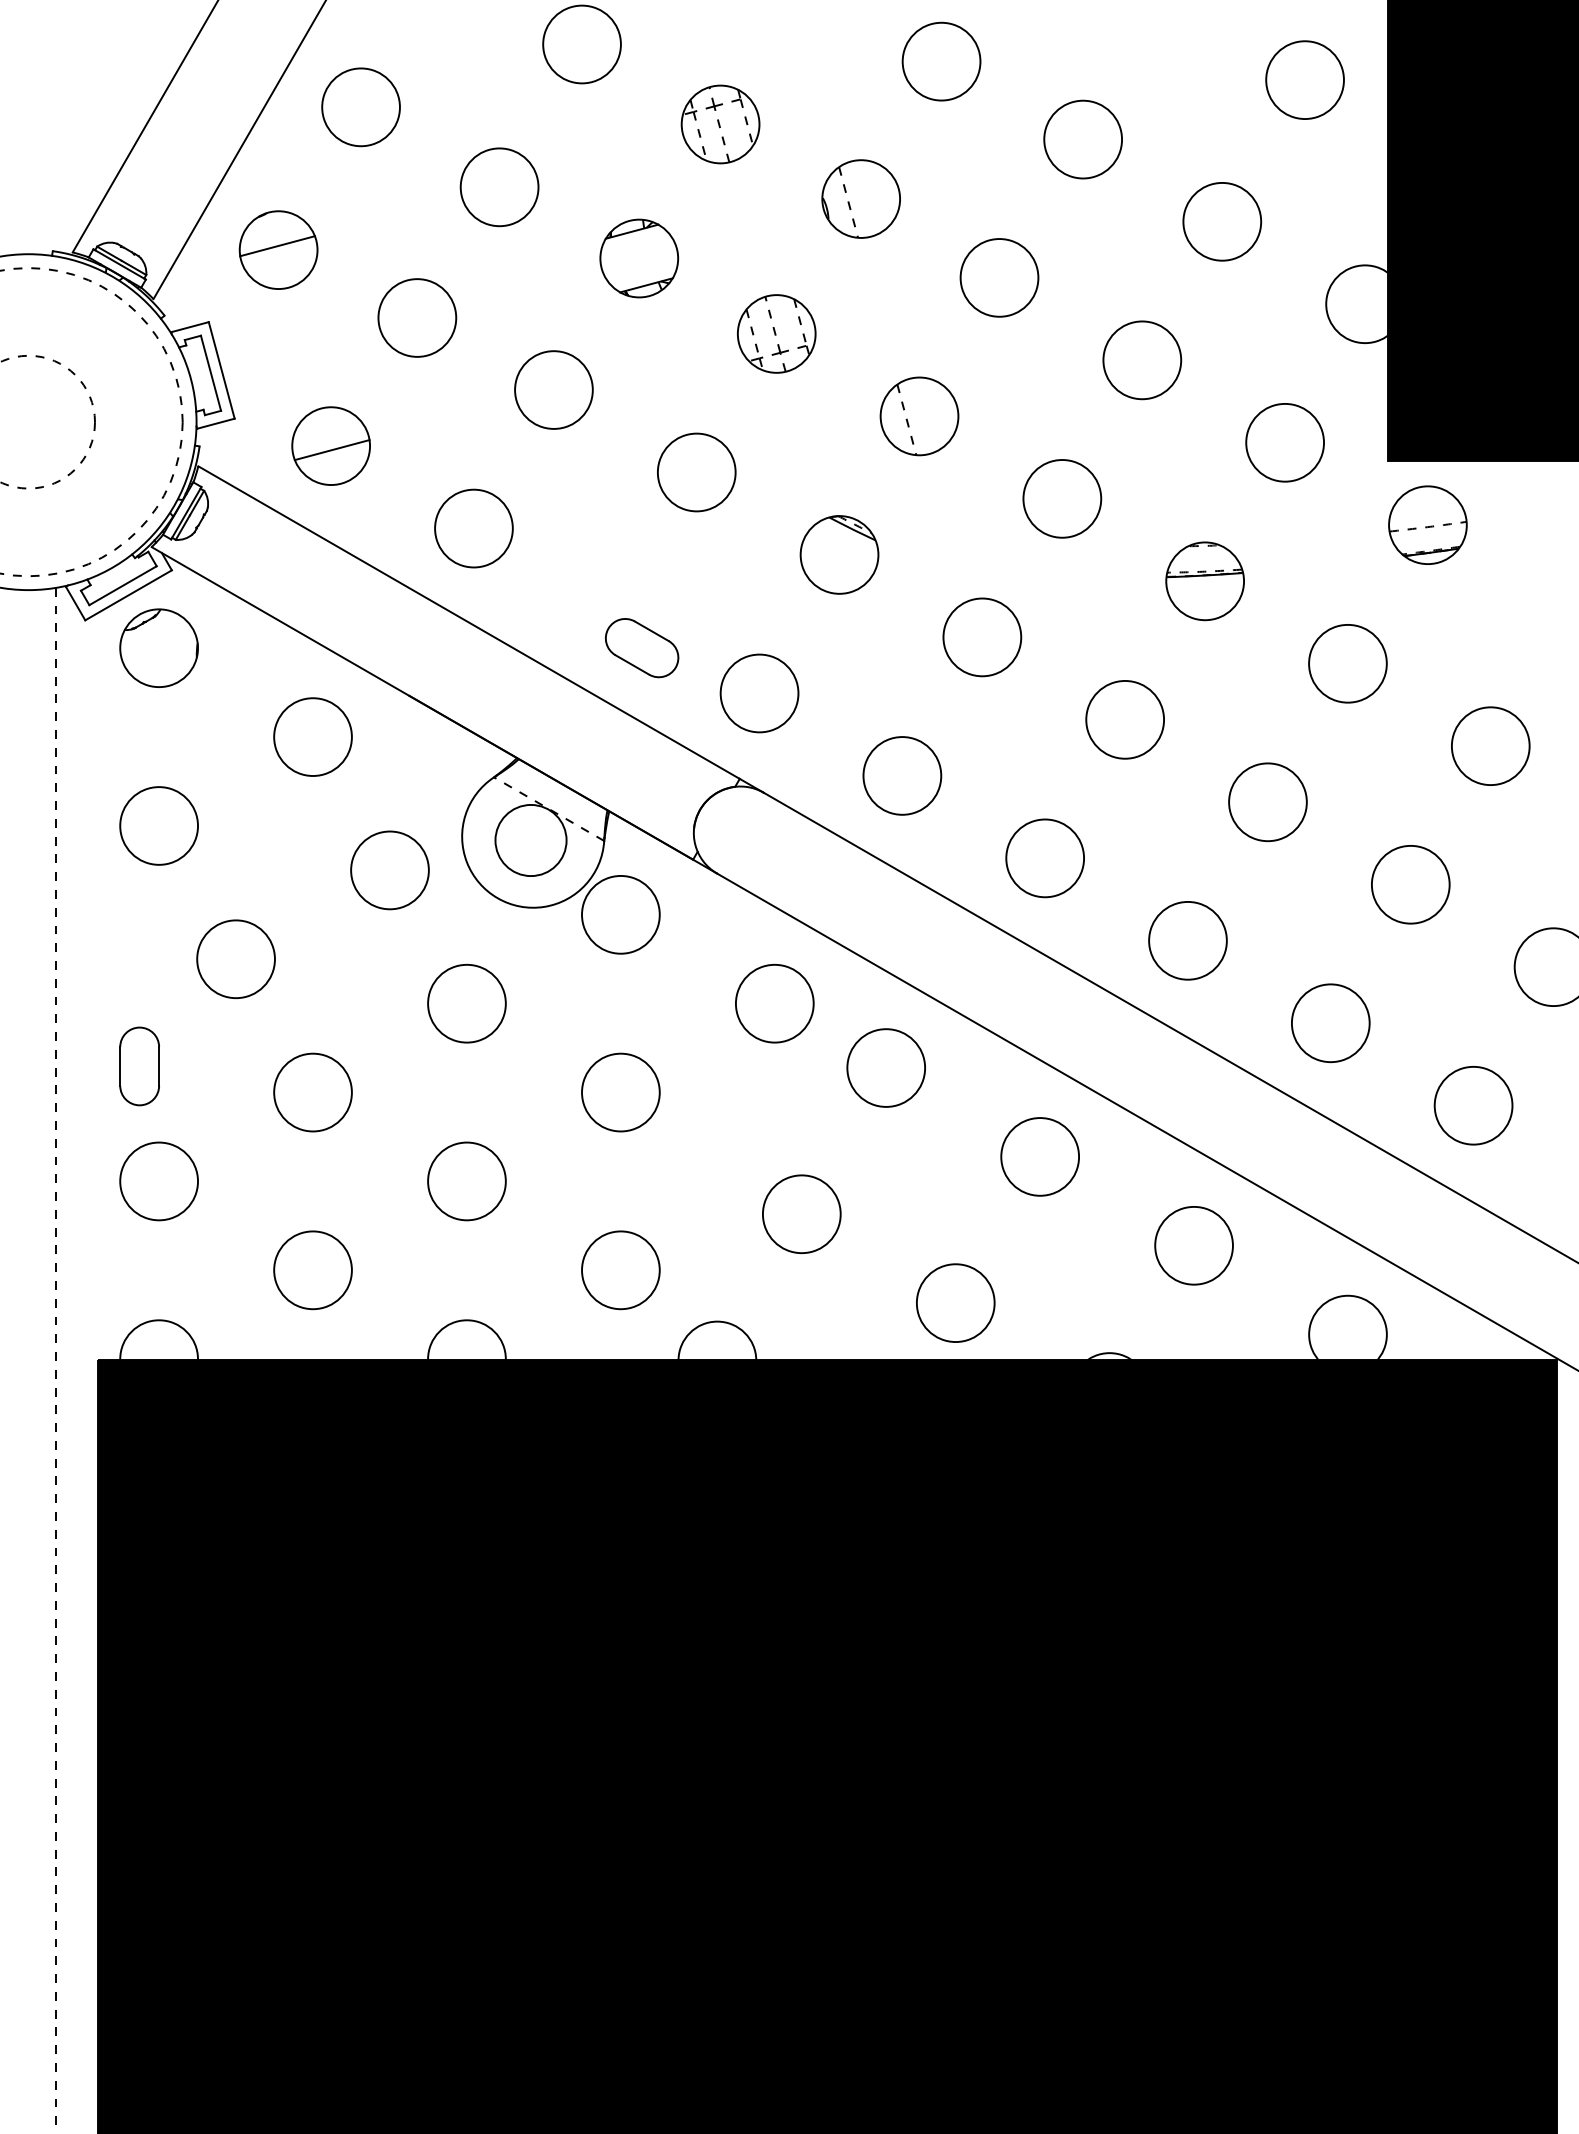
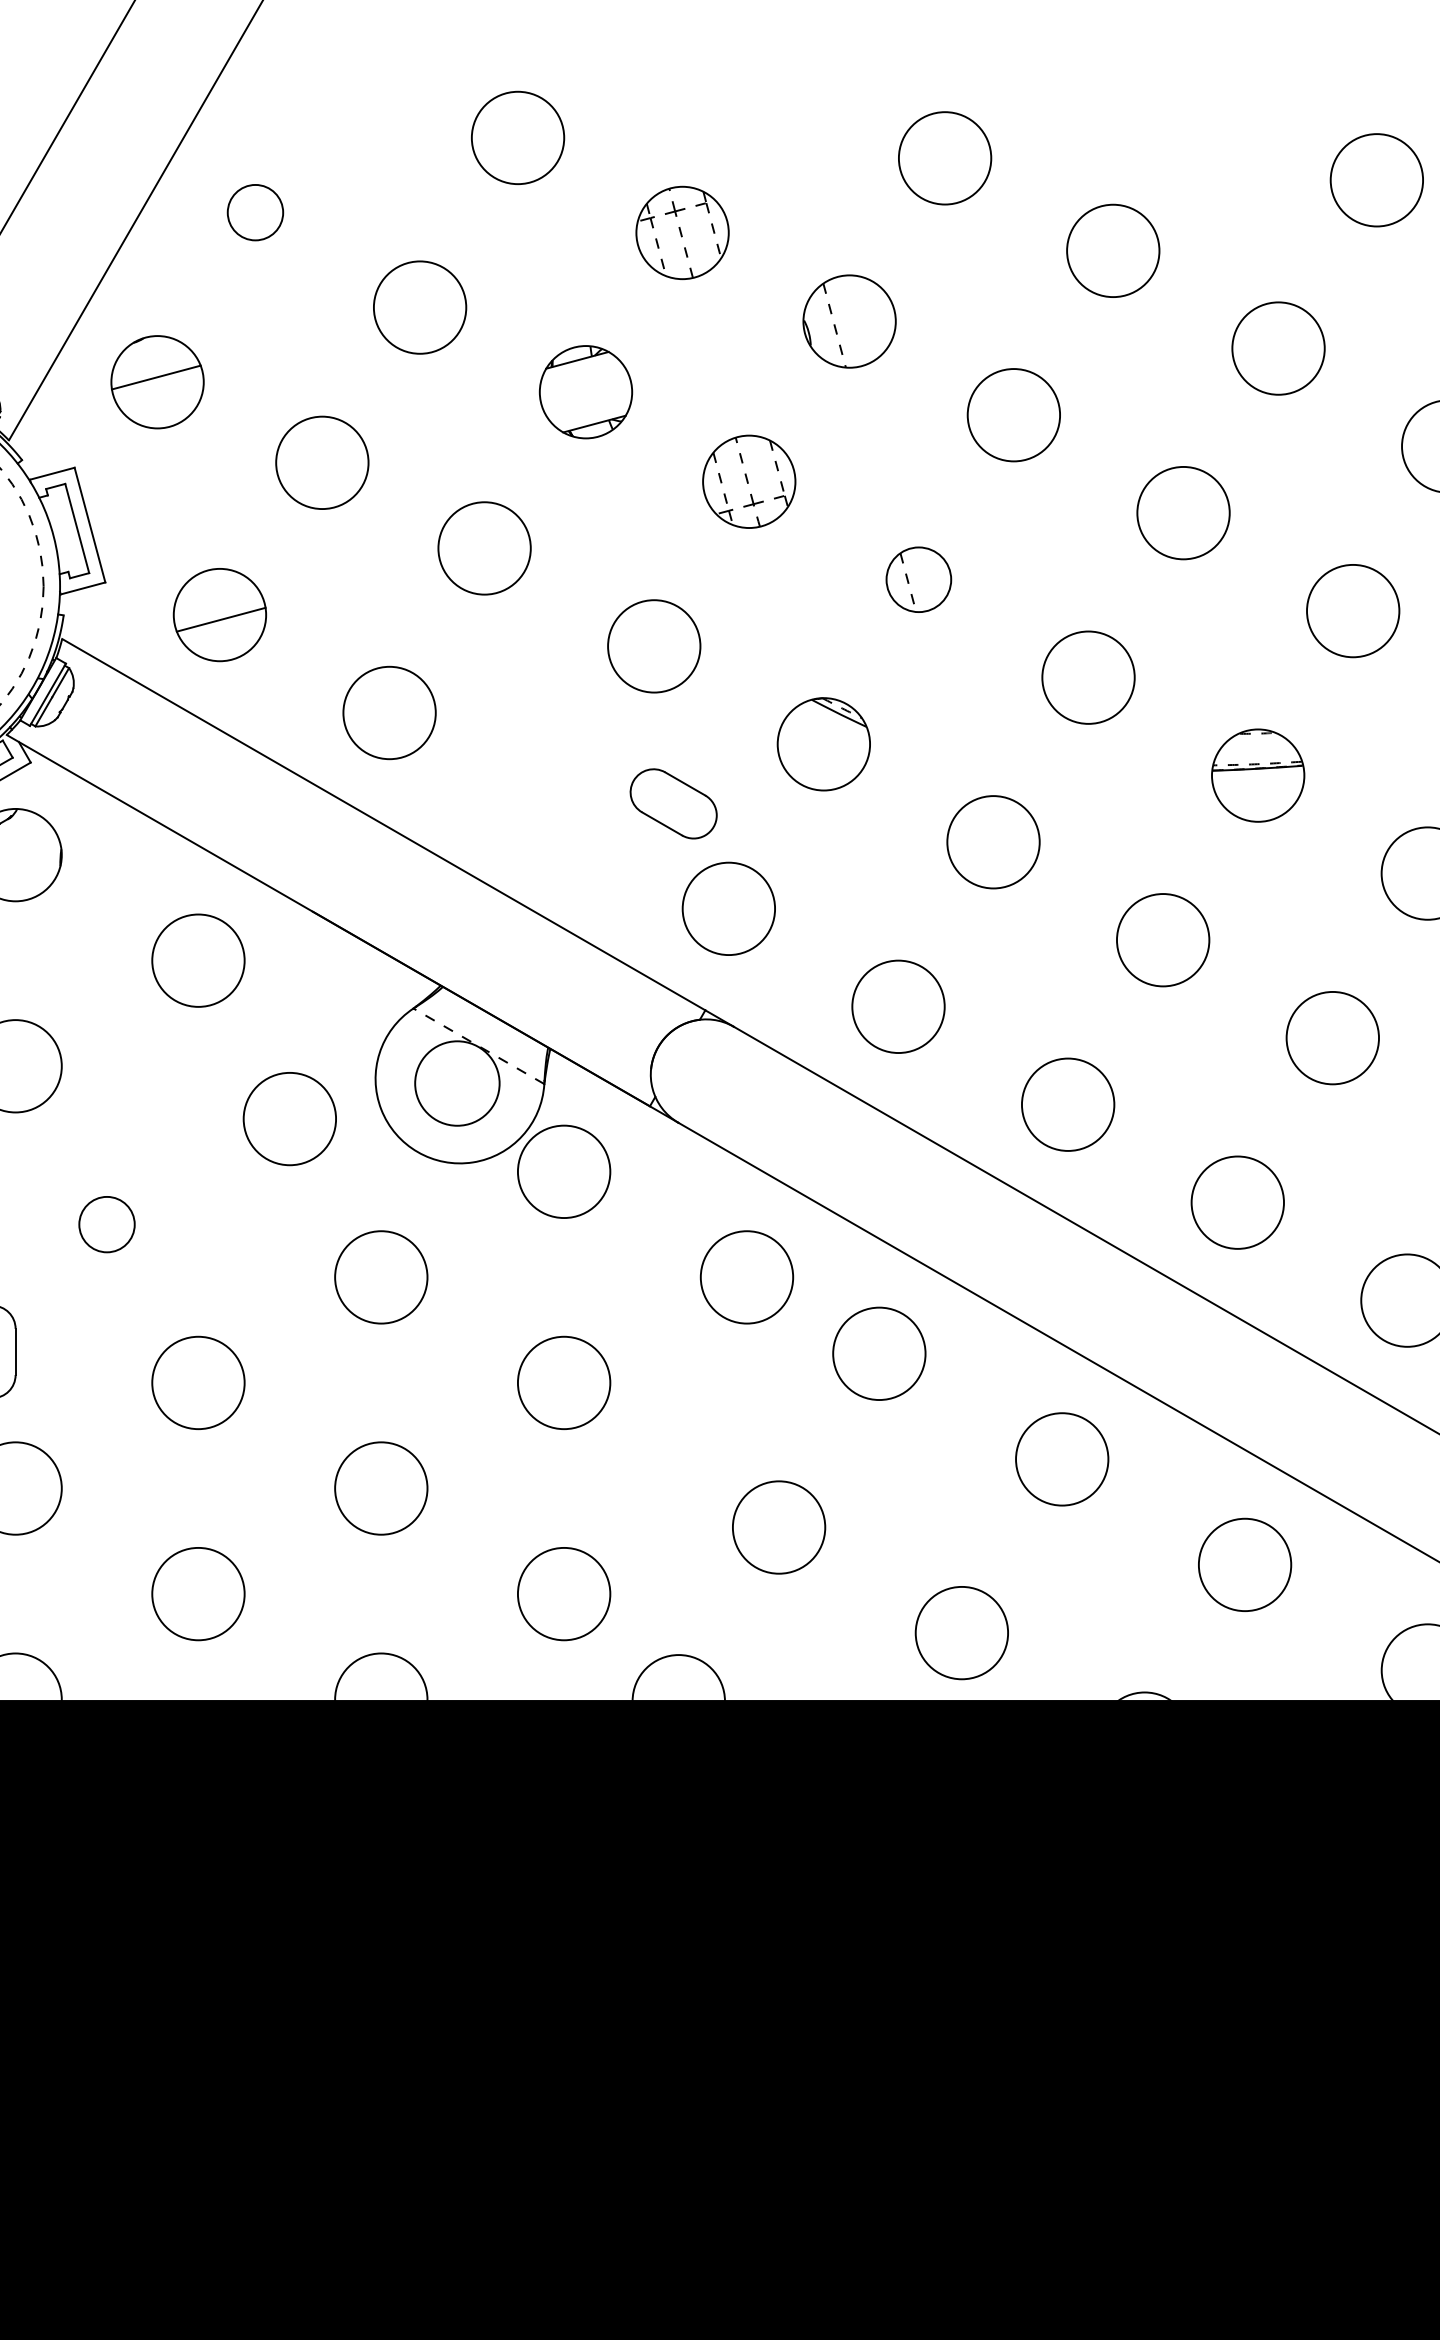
circle: (360, 107) -> (254, 212), size x0.6
part: (919, 416) -> (918, 579), size x0.7
part: (642, 648) -> (674, 804), moved
circle: (235, 959) -> (106, 1224), size x0.6

